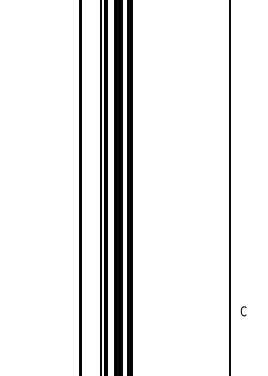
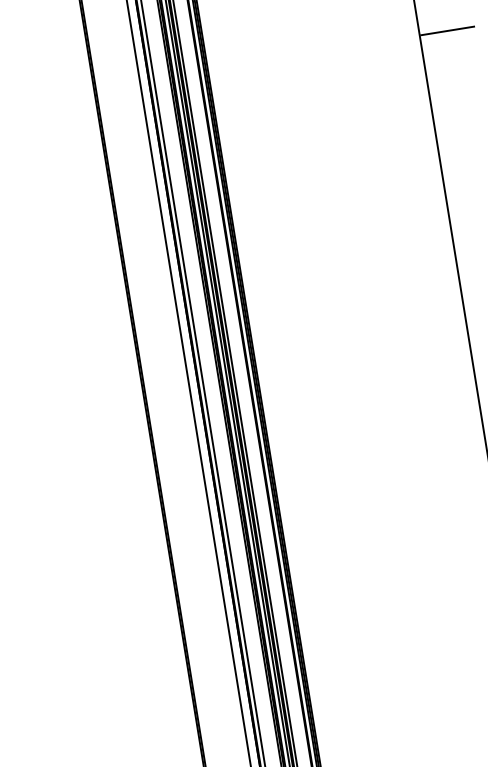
line: (242, 60) -> (446, 31), added

